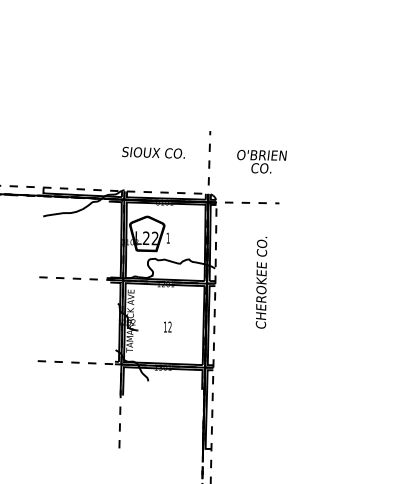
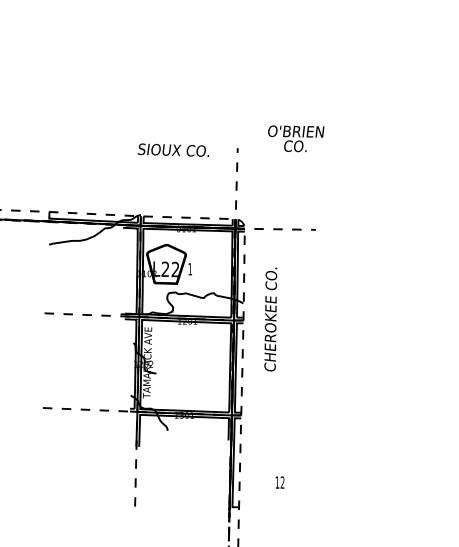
text: (153, 152) -> (173, 149), moved
text: (261, 161) -> (295, 138), moved
text: (261, 282) -> (270, 319), moved
text: (167, 326) -> (279, 481), moved

